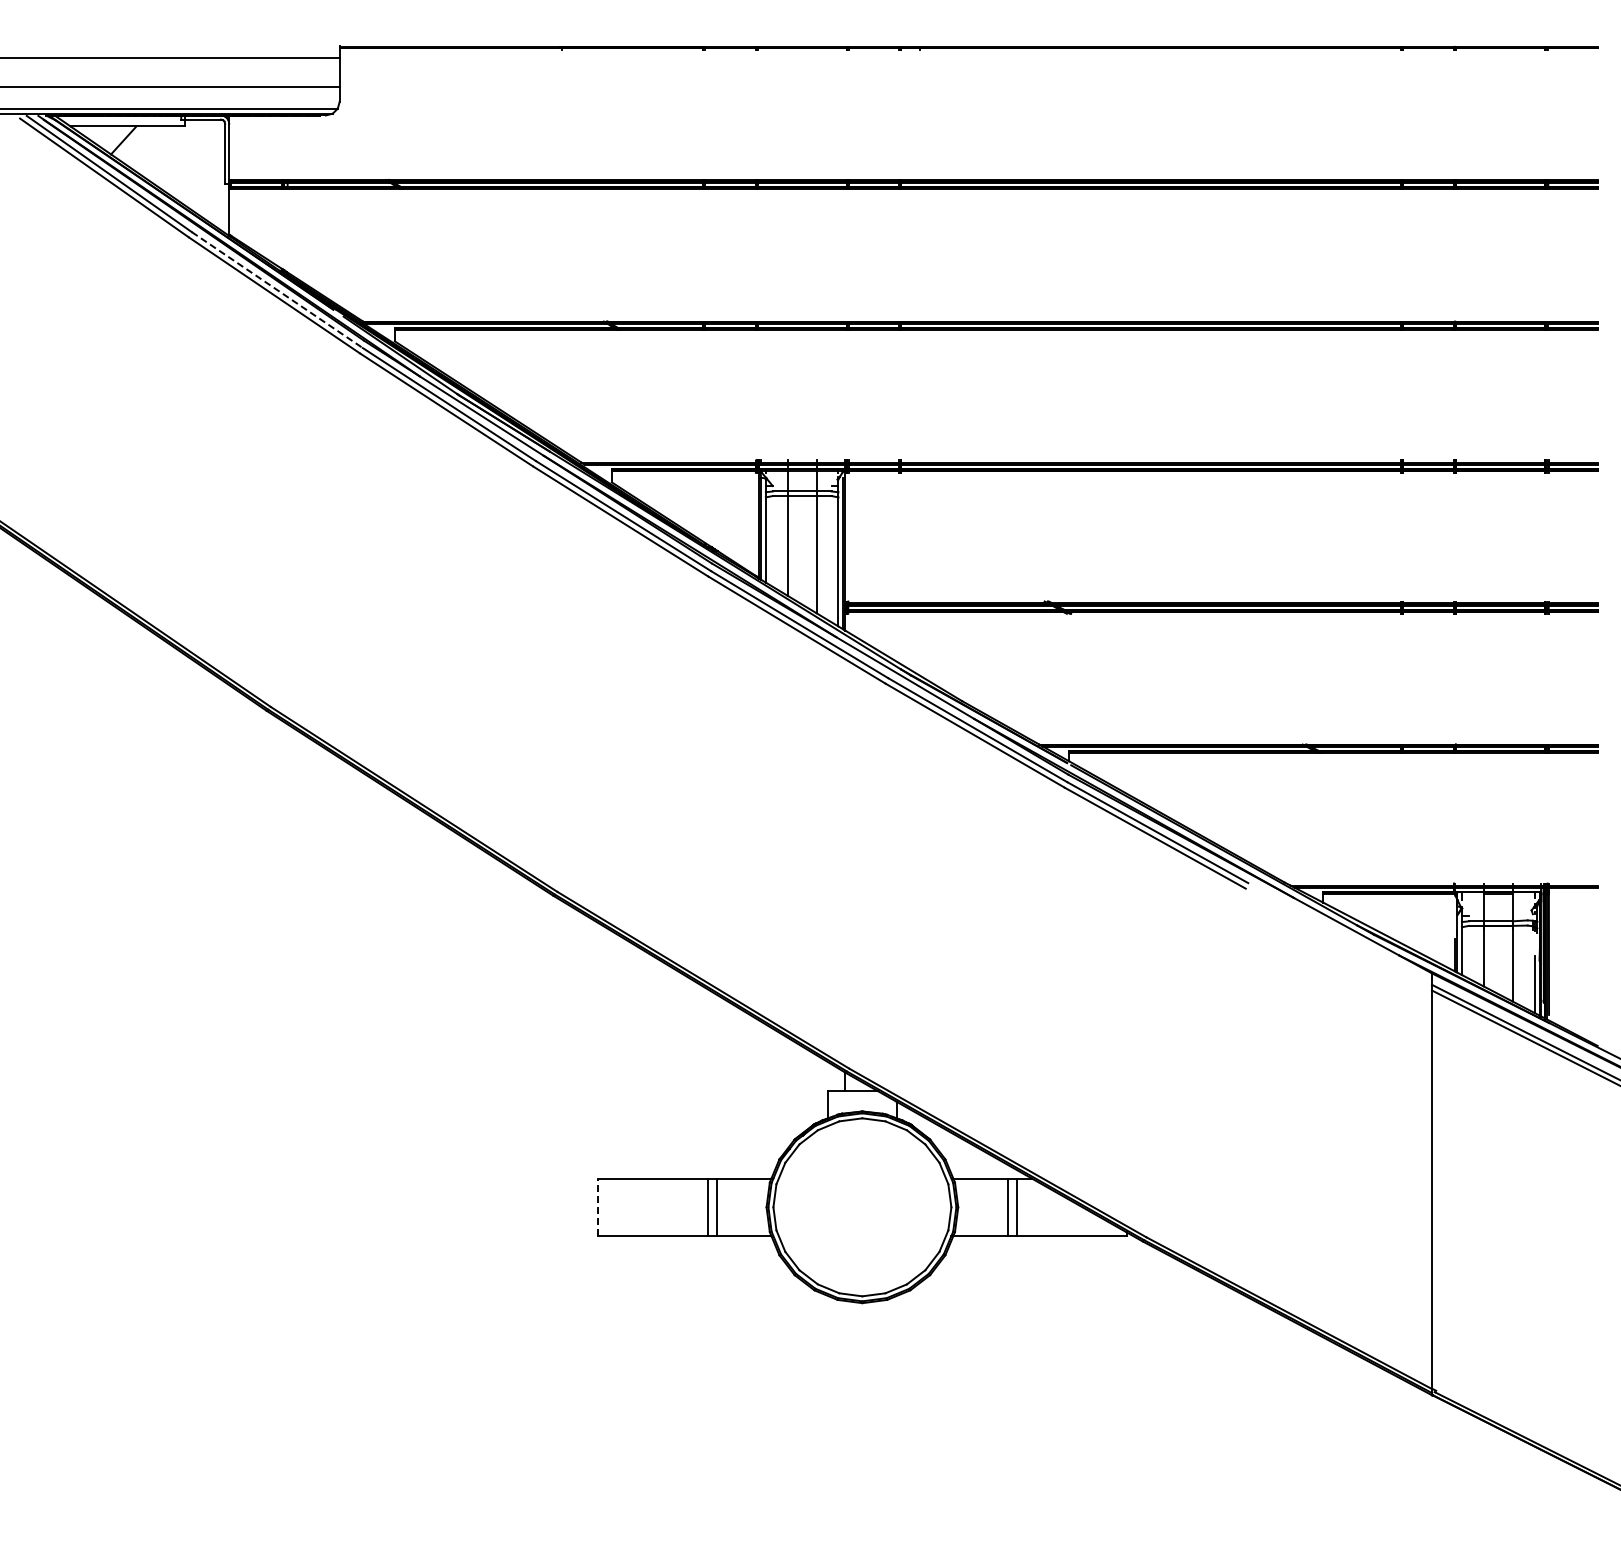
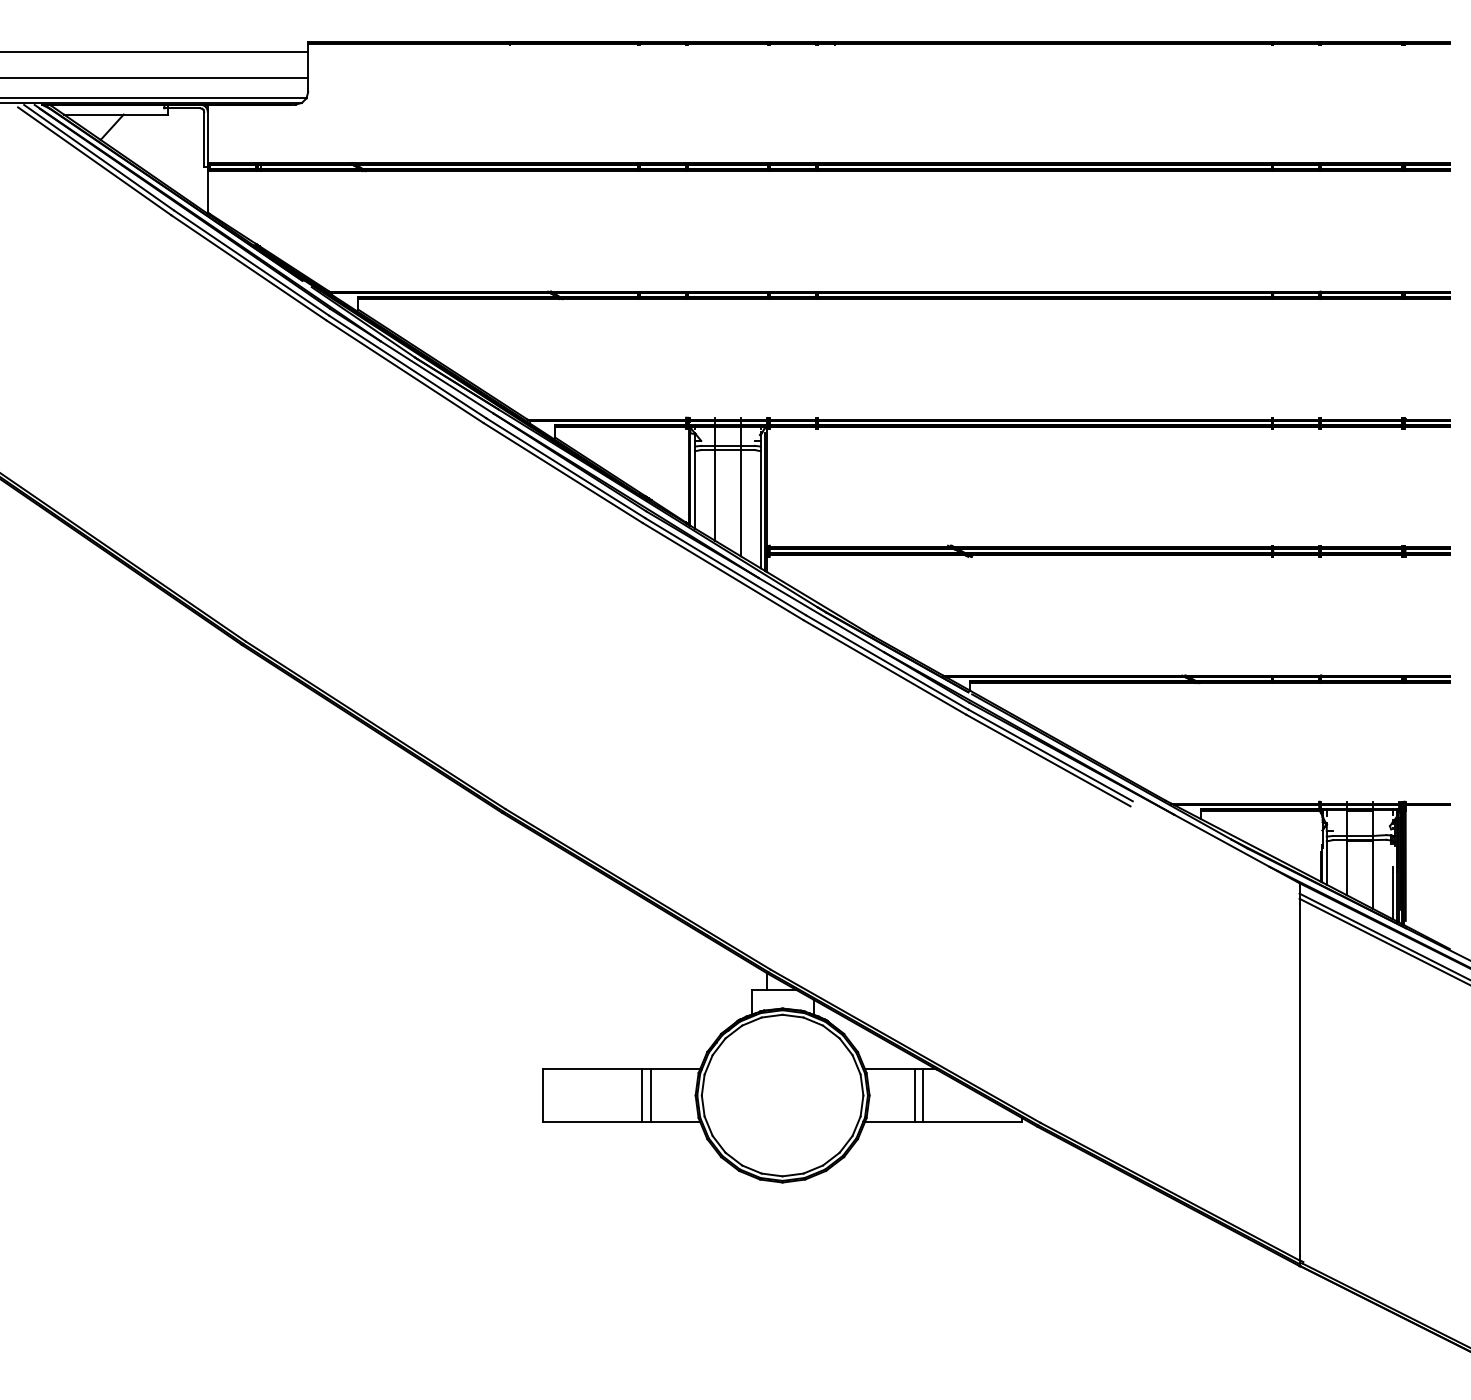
line: (277, 290) -> (251, 263), dashed -> solid
line: (598, 1207) -> (543, 1095), dashed -> solid

